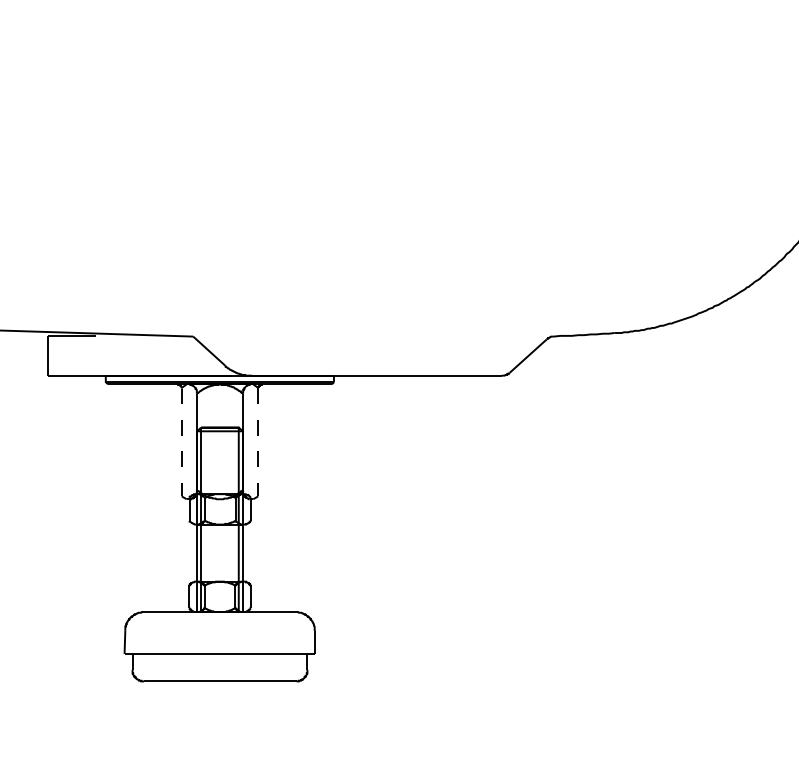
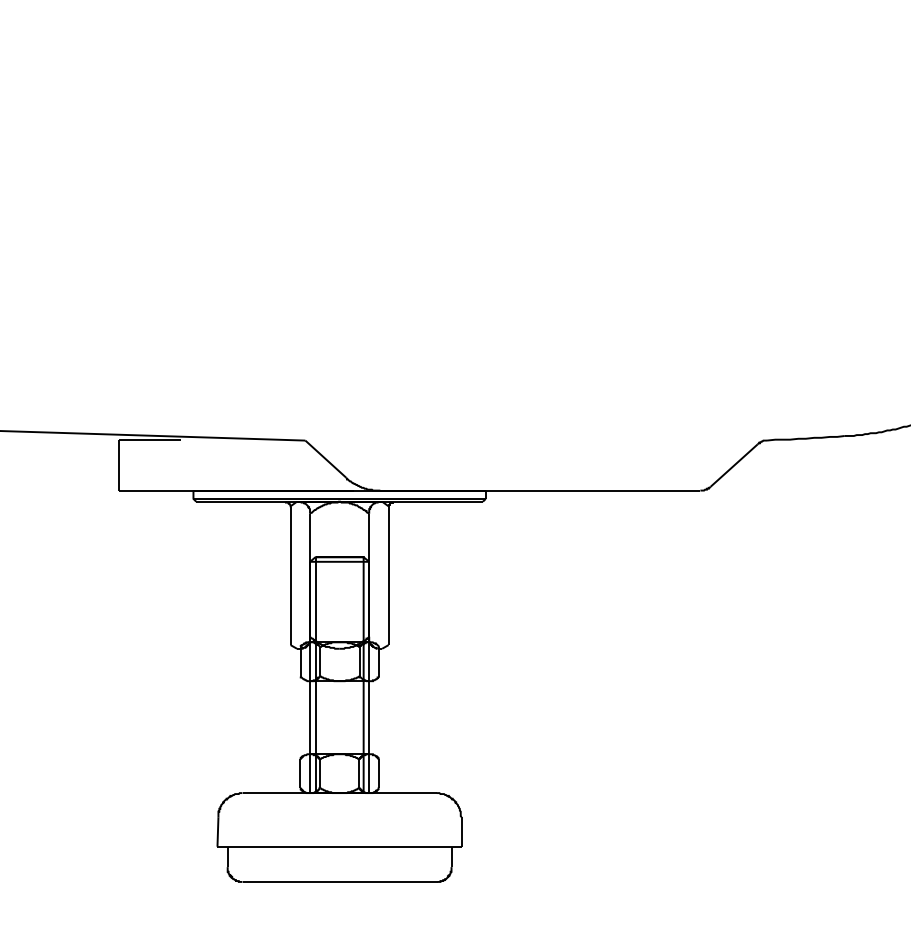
line: (181, 442) -> (290, 576), dashed -> solid
line: (258, 442) -> (388, 576), dashed -> solid

